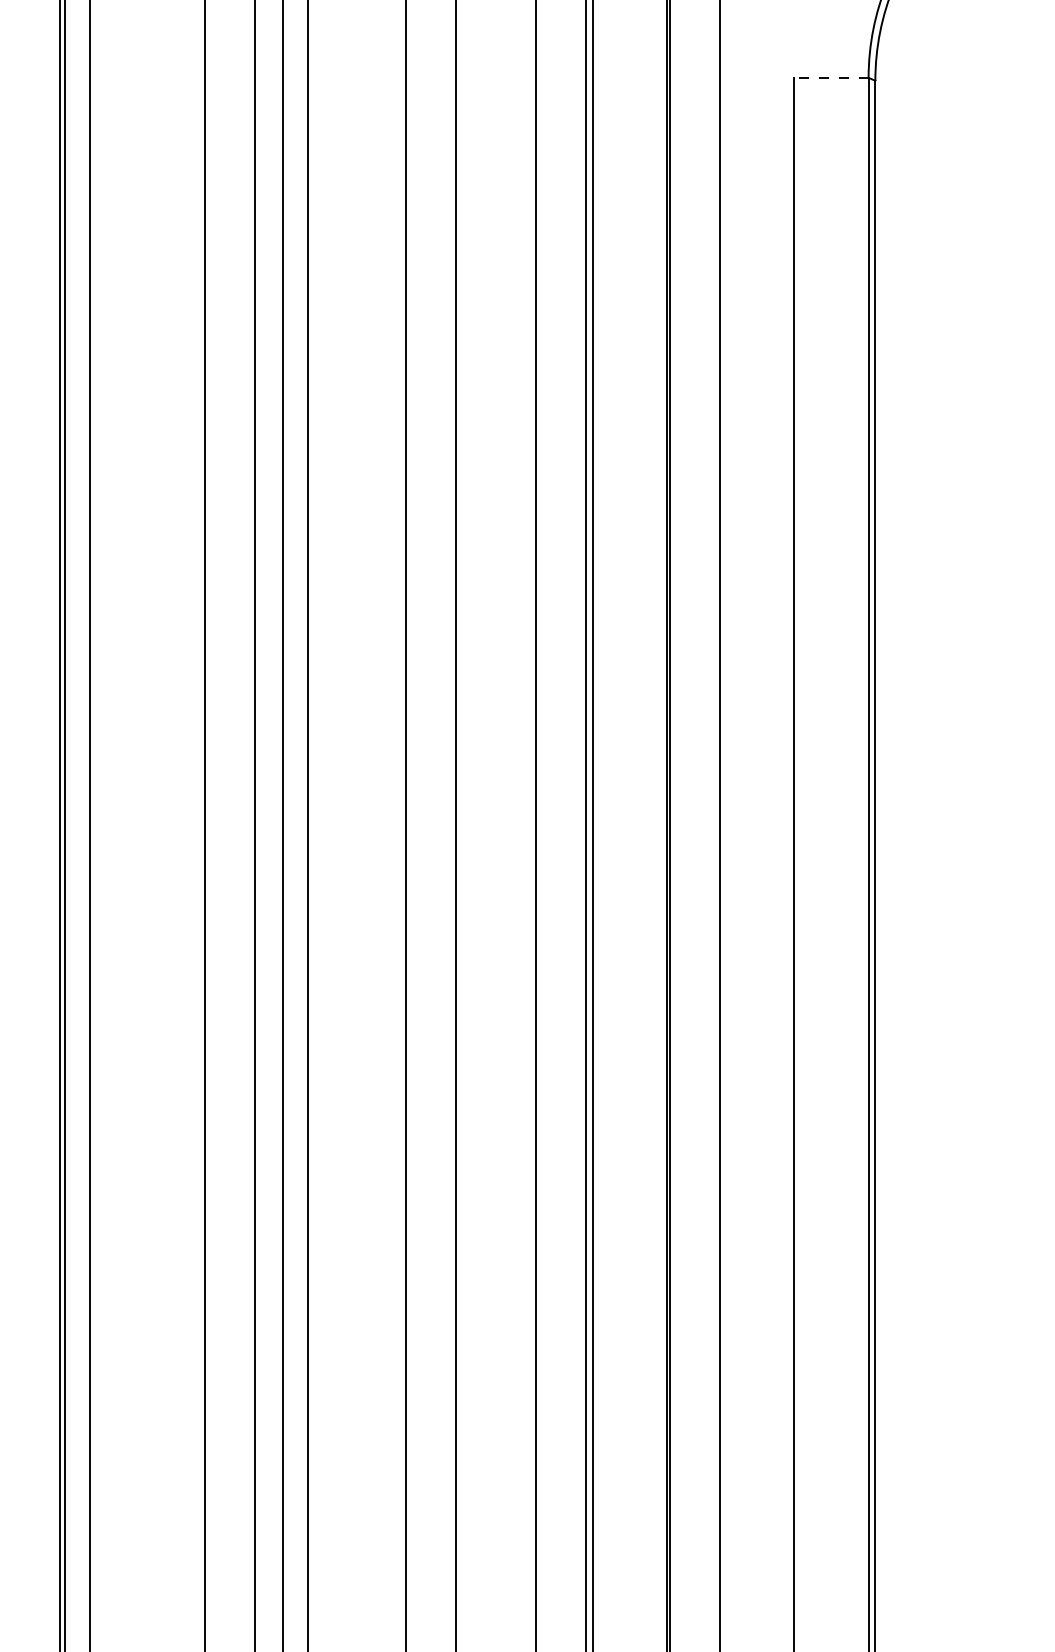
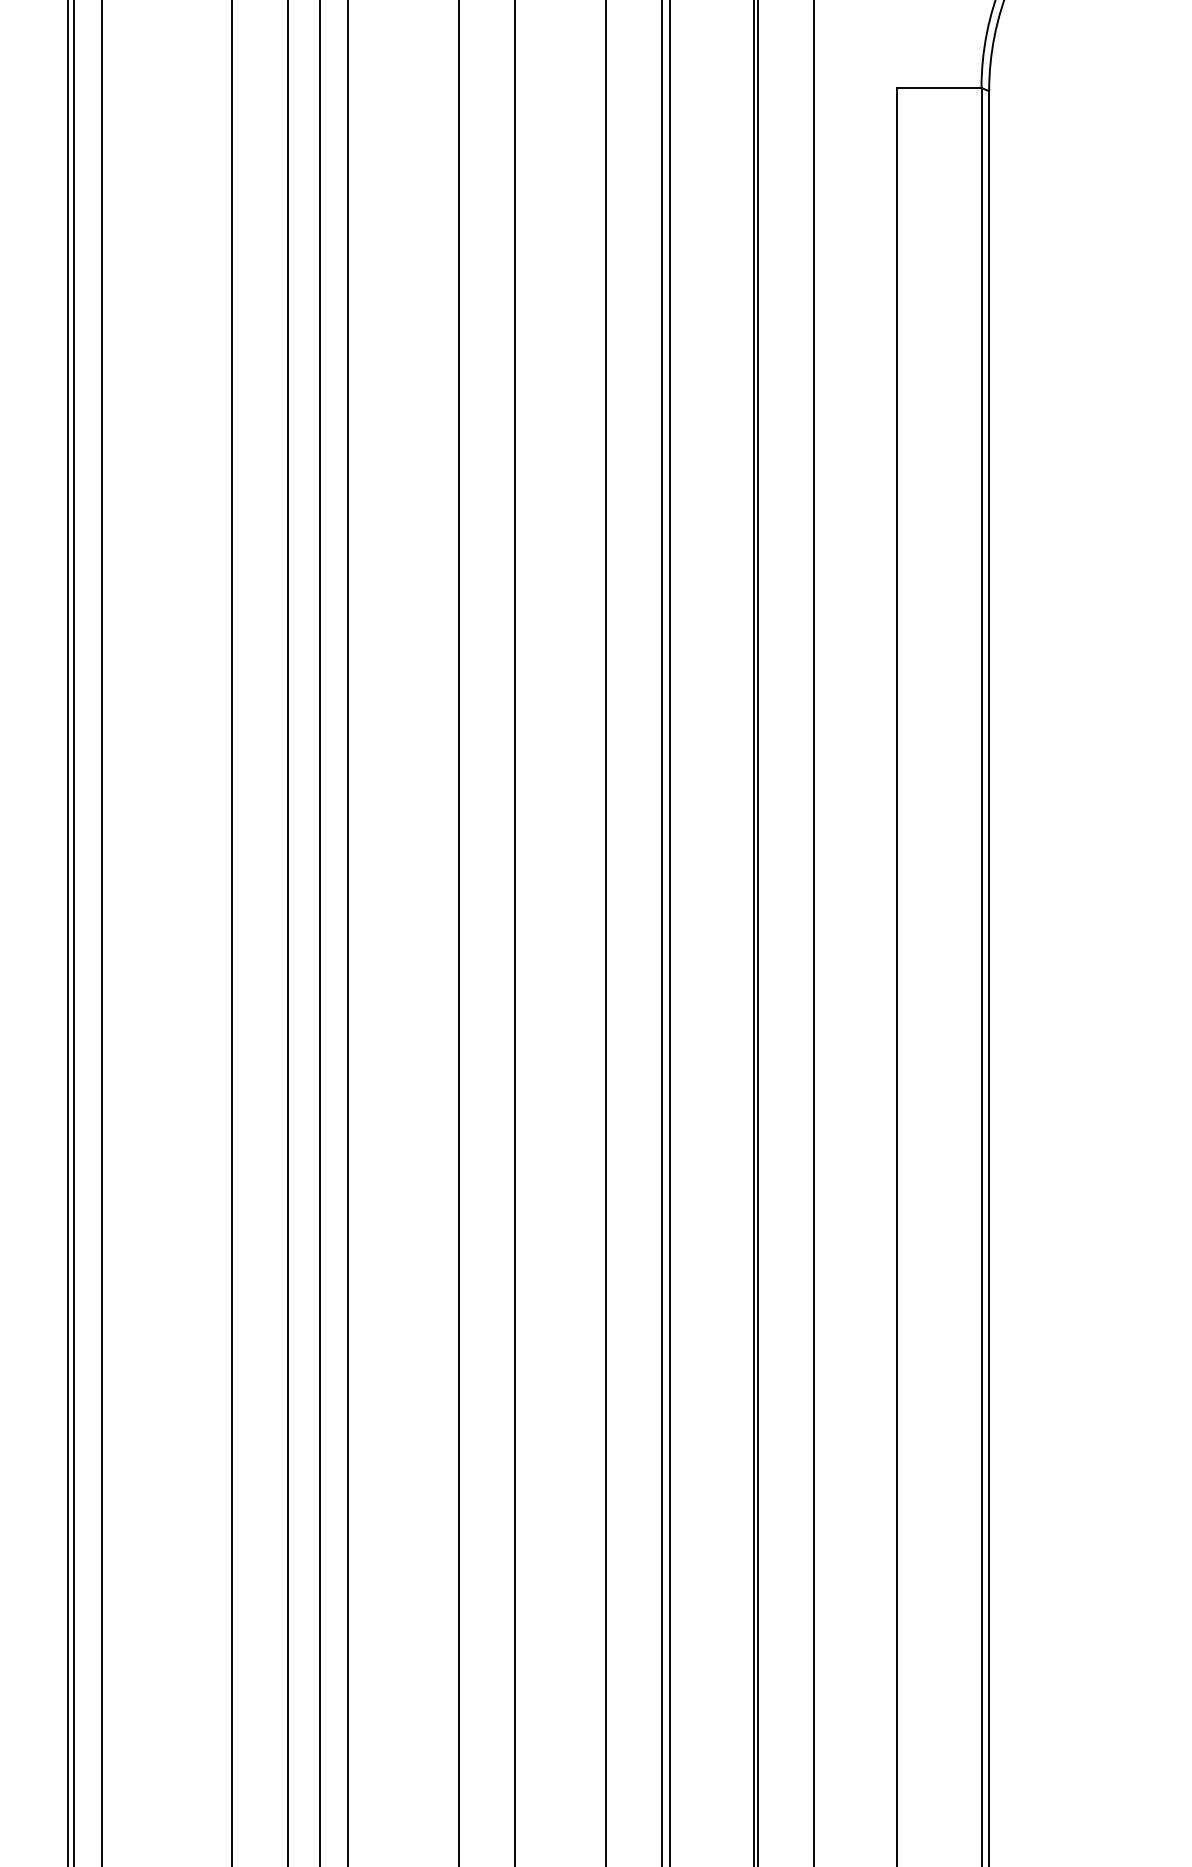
line: (830, 78) -> (938, 88), dashed -> solid

